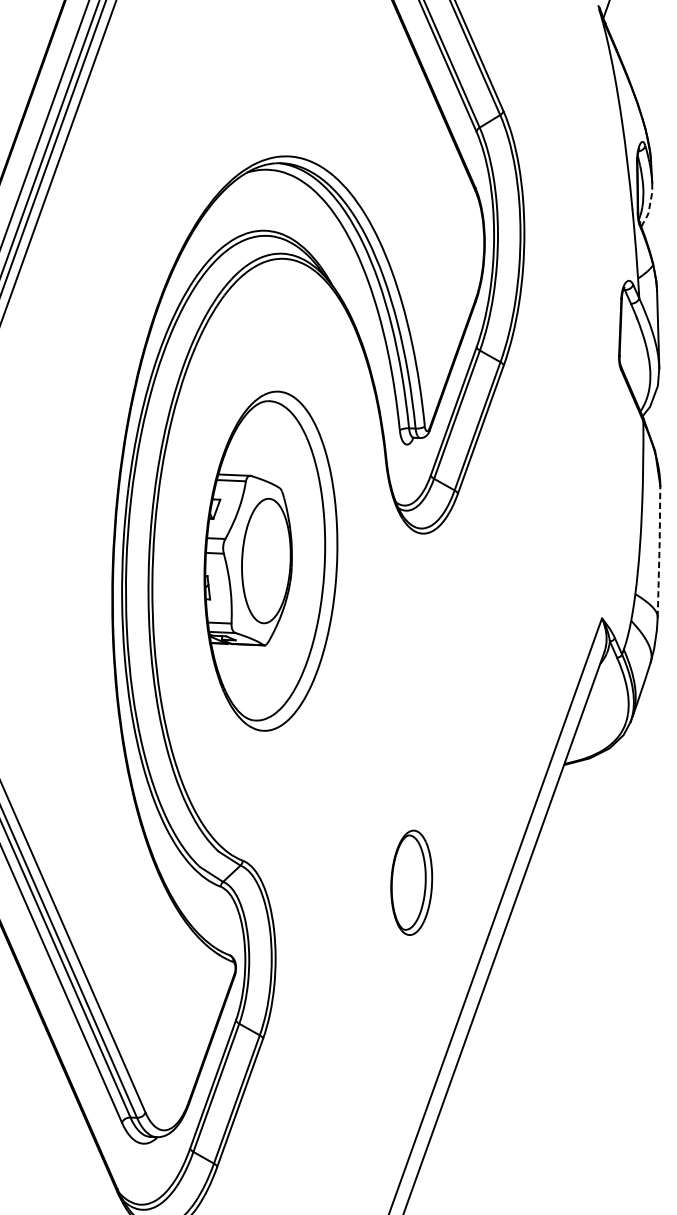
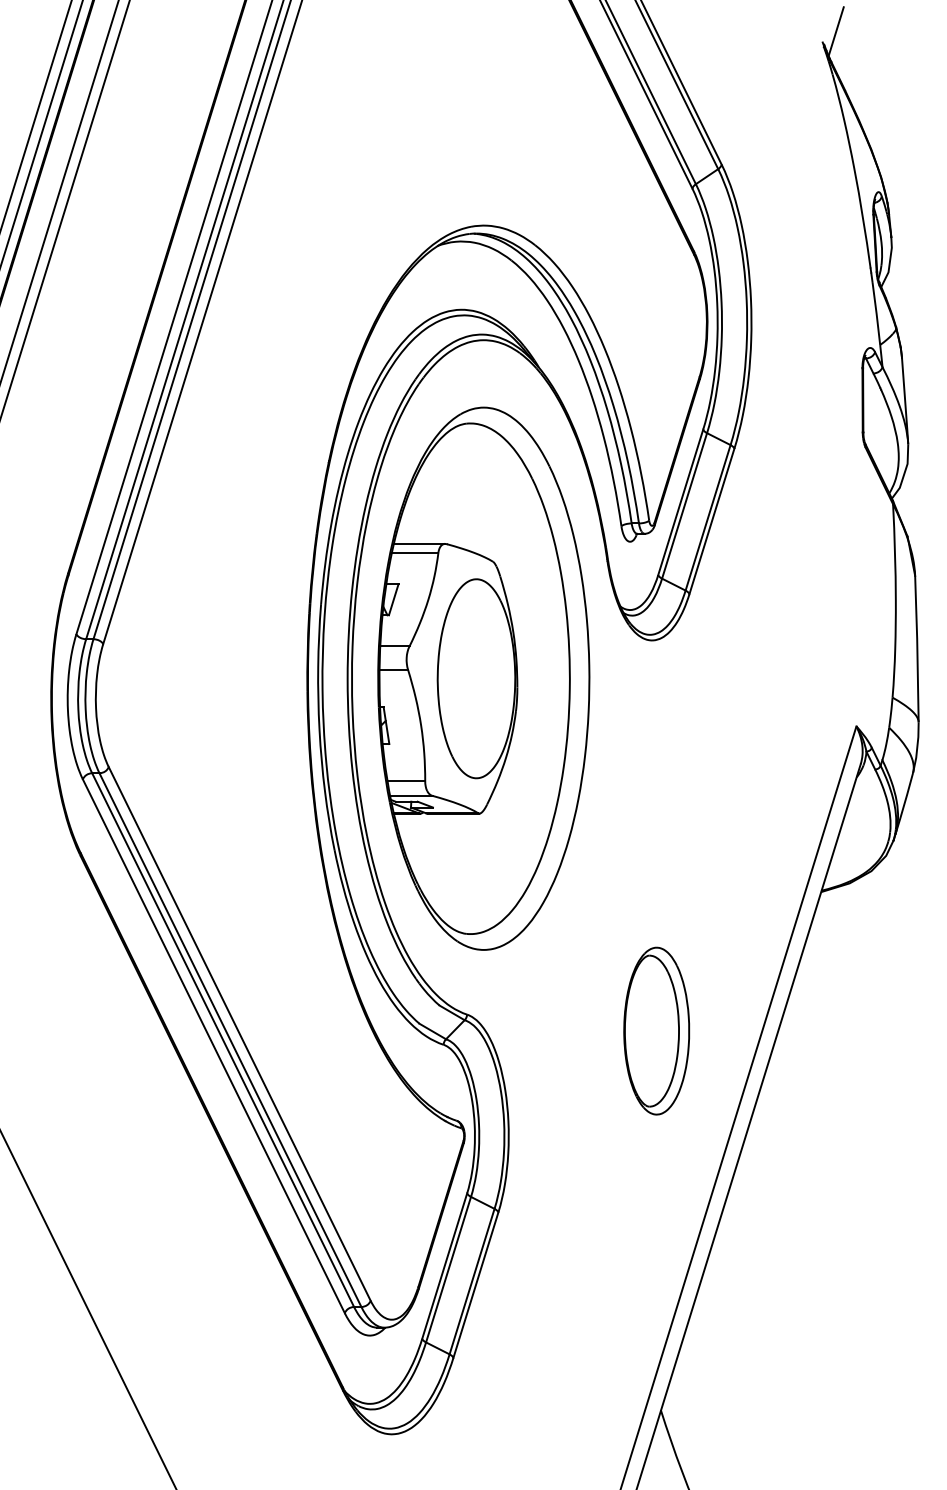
line: (649, 205) -> (889, 262), dashed -> solid
line: (659, 551) -> (917, 648), dashed -> solid
part: (270, 561) -> (483, 678), size x1.43
part: (411, 882) -> (656, 1030), size x1.43

